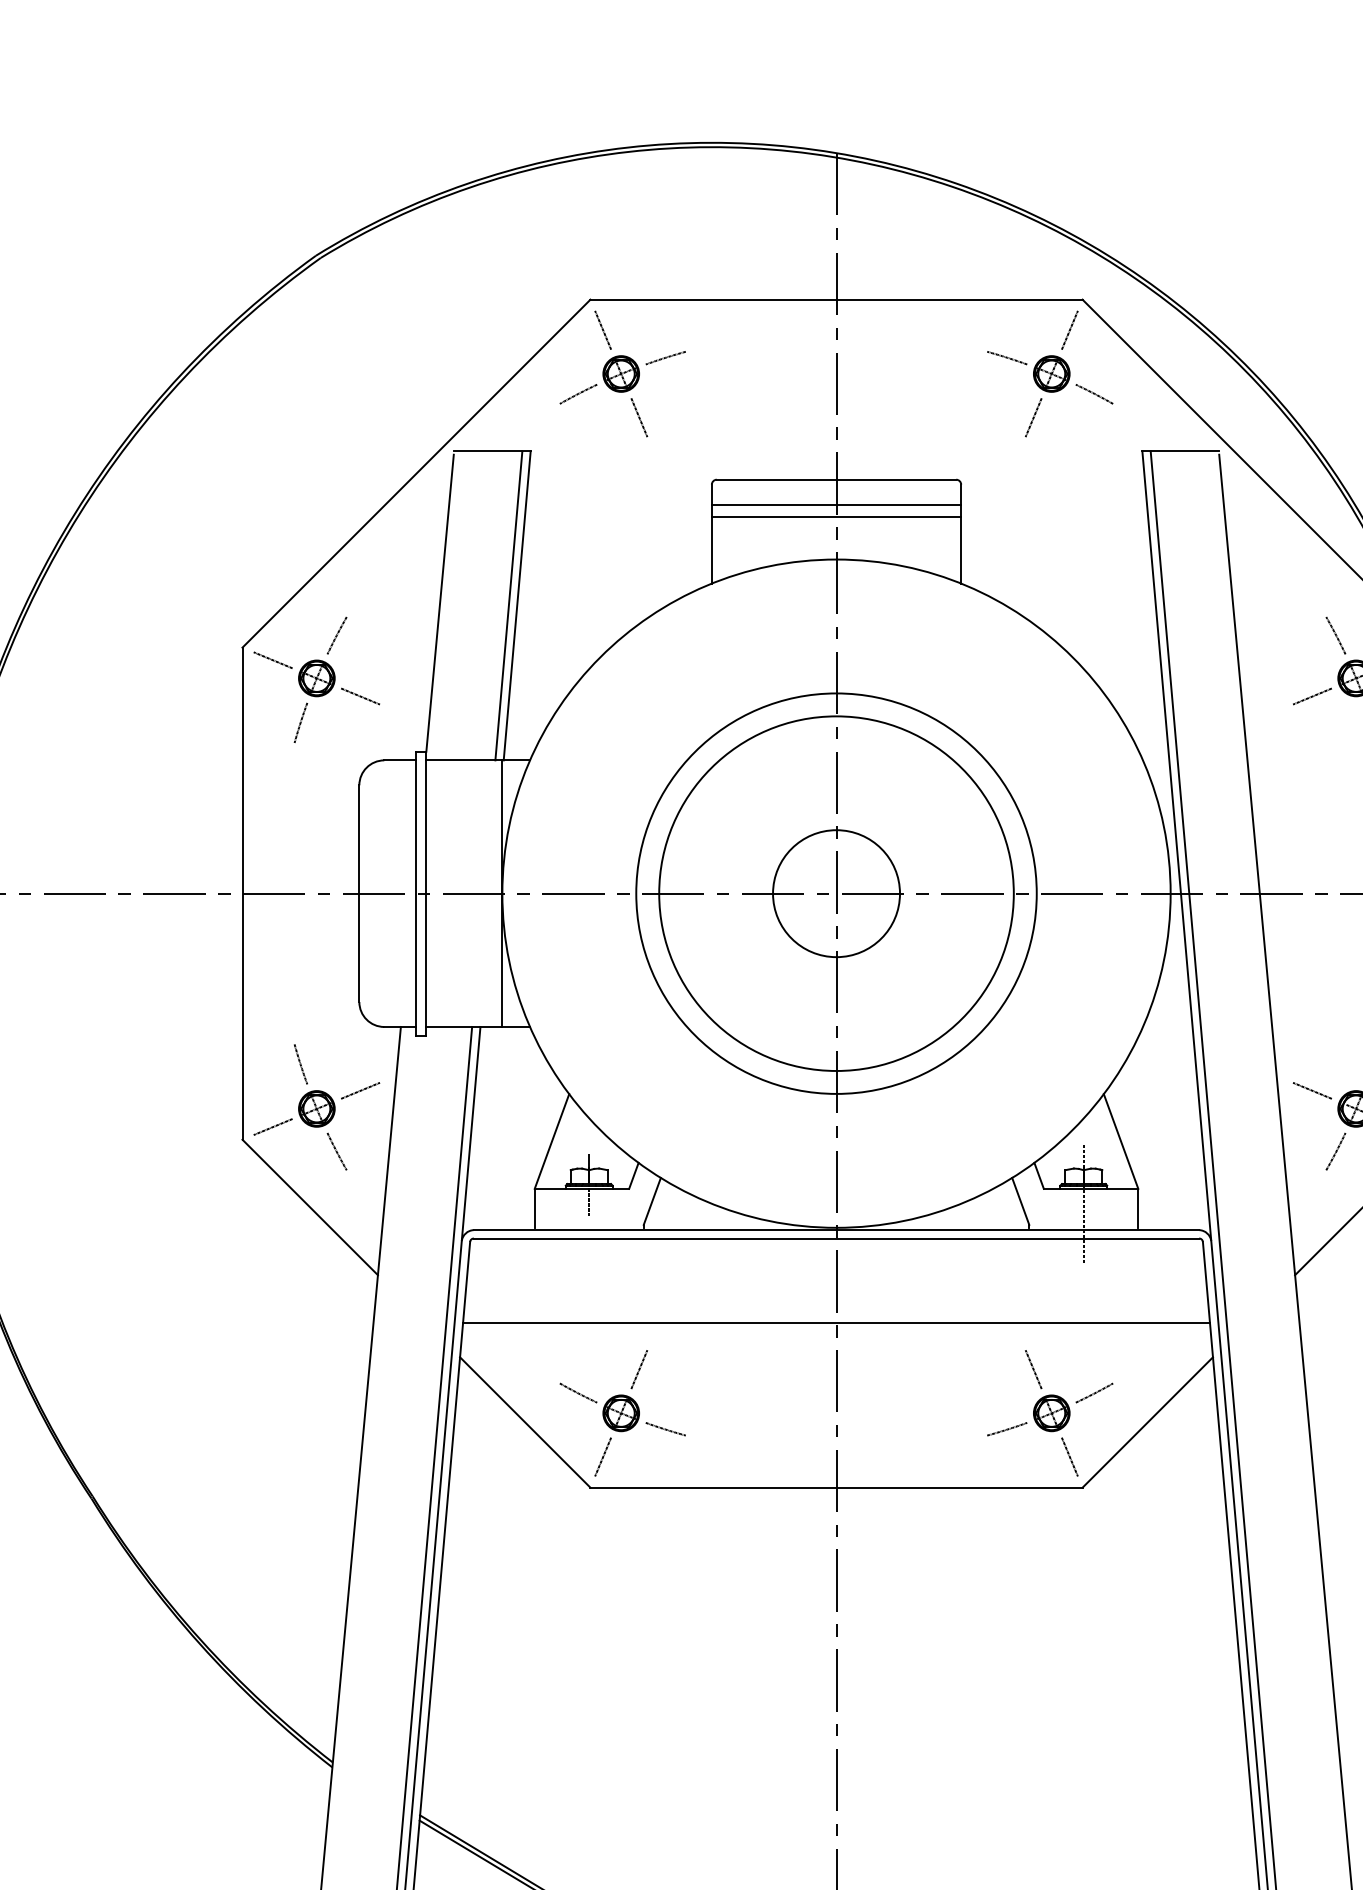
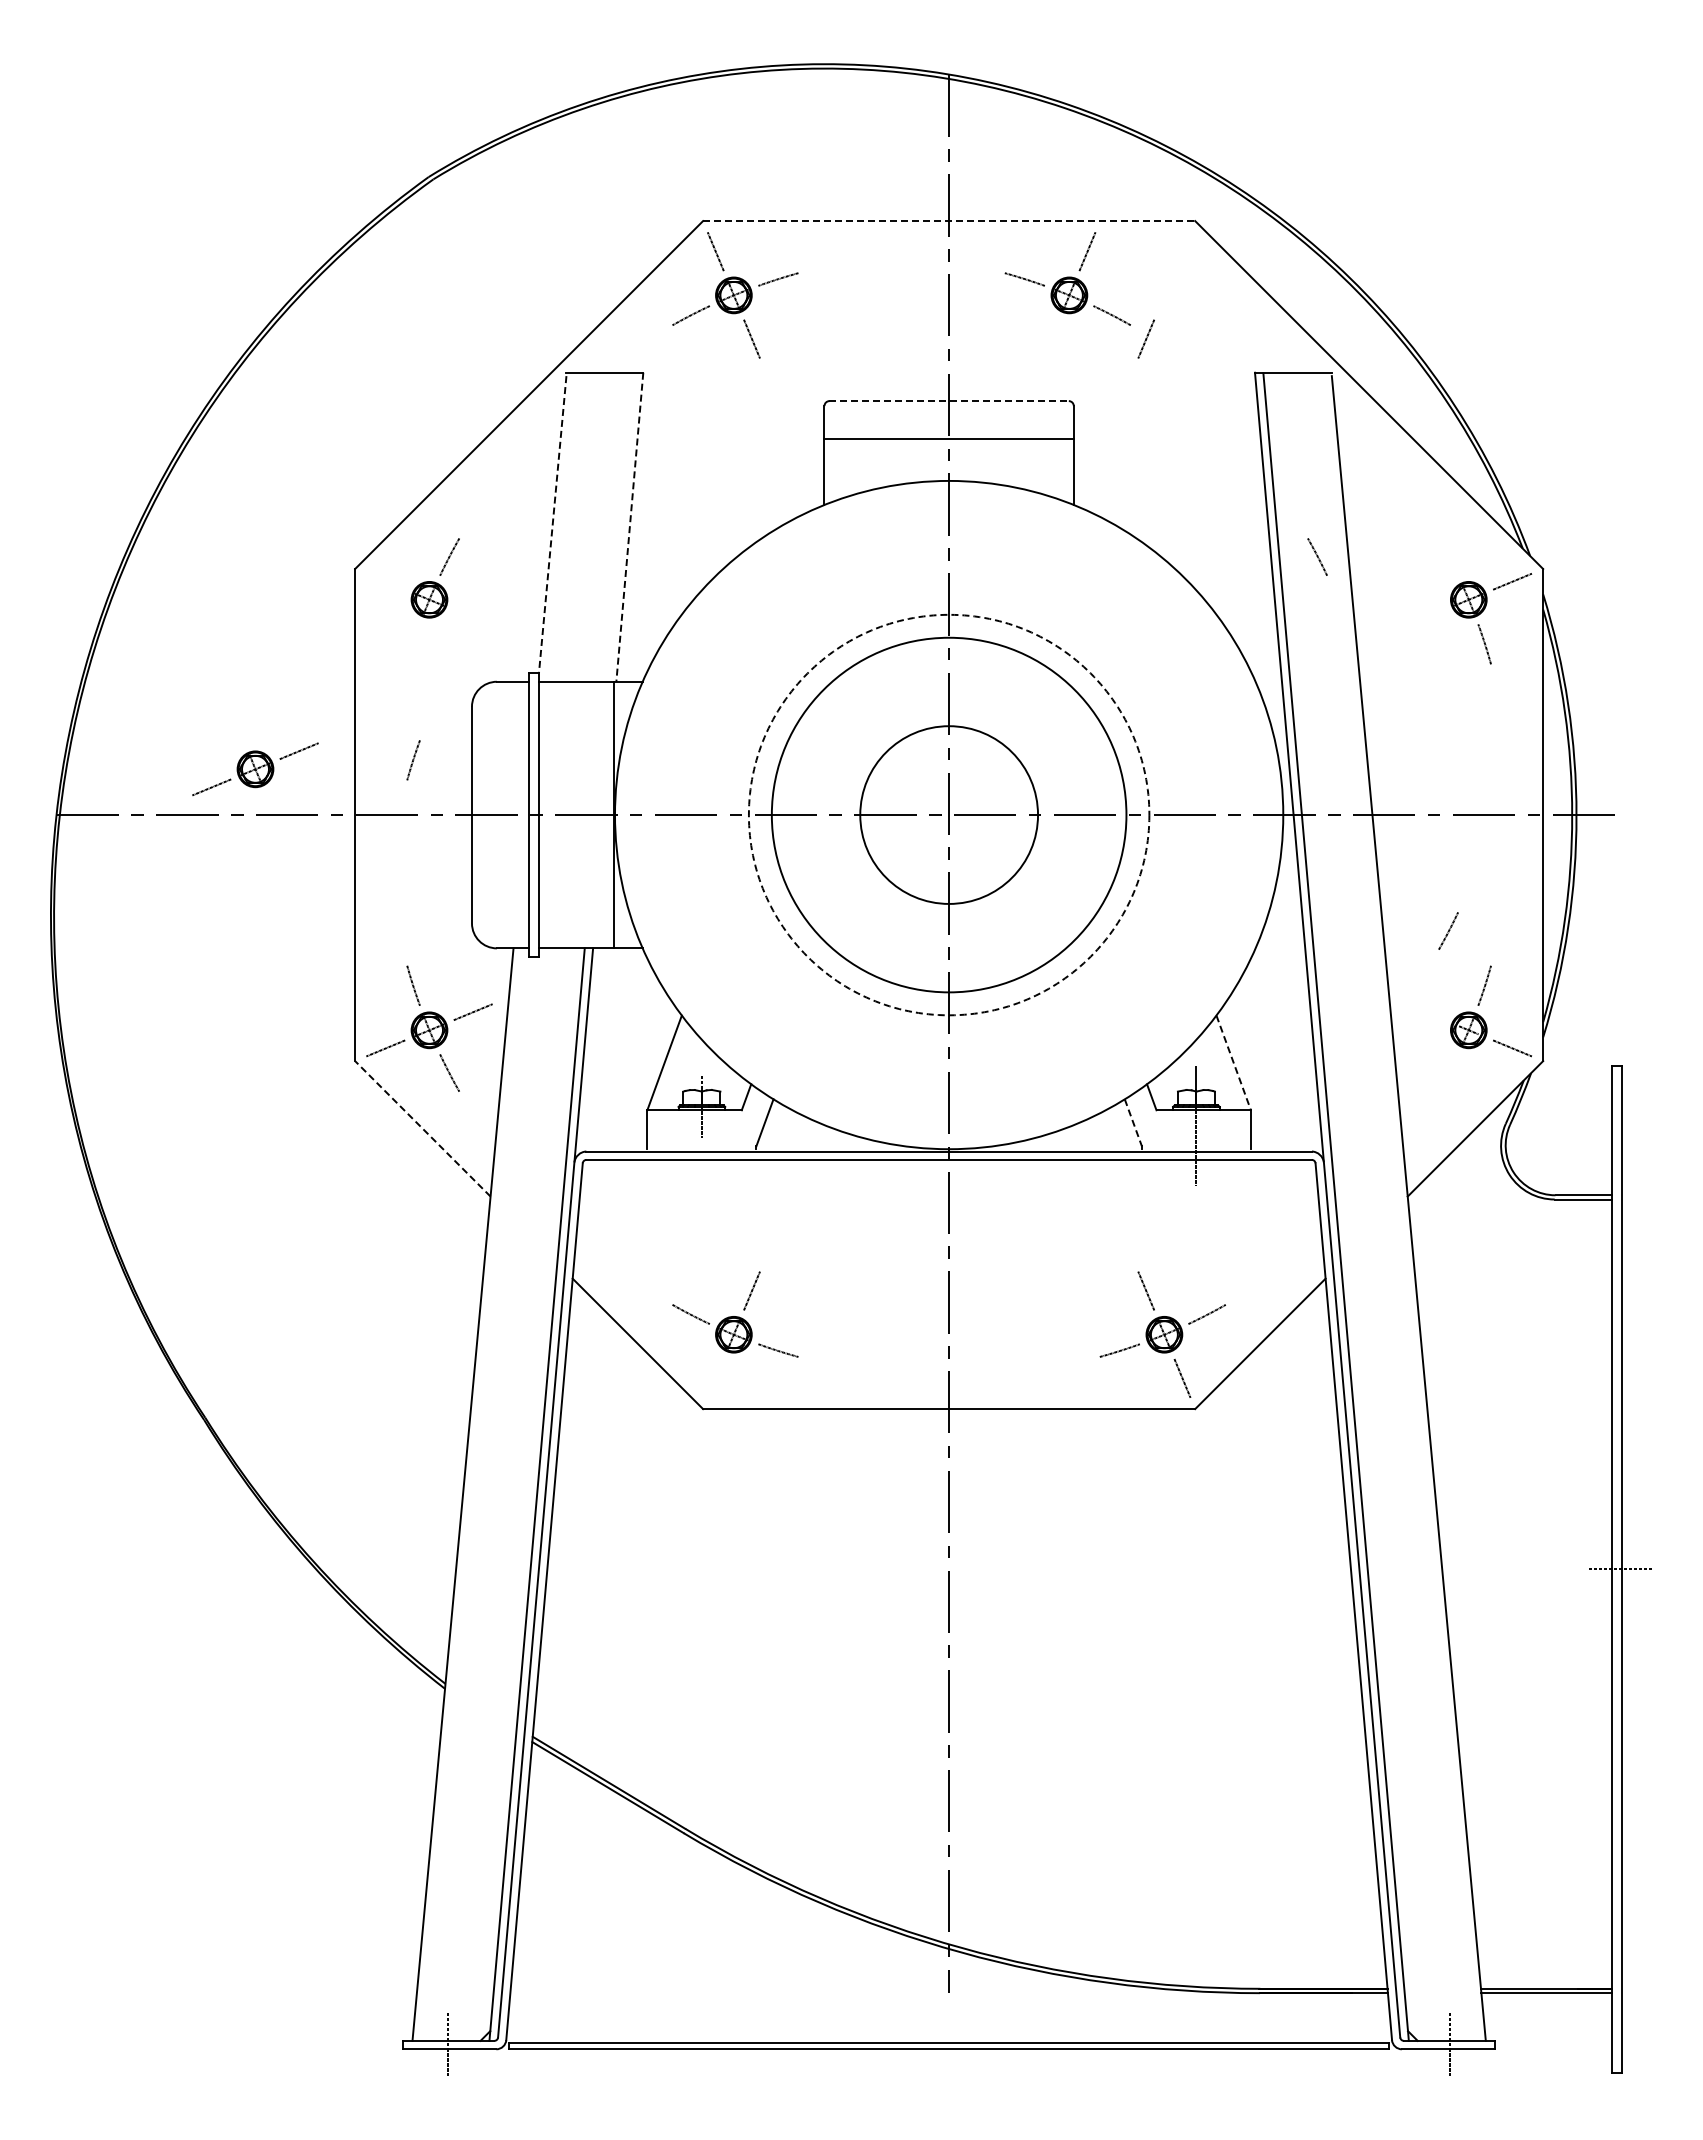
line: (836, 300) -> (949, 221), solid -> dashed
part: (1049, 357) -> (1067, 278), moved
line: (836, 480) -> (949, 401), solid -> dashed
line: (835, 505) -> (948, 426), removed
line: (439, 604) -> (552, 525), solid -> dashed
line: (508, 606) -> (621, 527), removed
line: (516, 606) -> (629, 527), solid -> dashed
line: (1335, 635) -> (1317, 556), moved
line: (272, 660) -> (385, 581), removed
line: (359, 696) -> (472, 617), removed
line: (1311, 696) -> (1424, 617), removed
line: (300, 723) -> (413, 760), moved
part: (142, 847) -> (255, 768), added
circle: (835, 893) -> (948, 814), size x1.4
circle: (835, 893) -> (948, 814), solid -> dashed
line: (1311, 1091) -> (1424, 1012), removed
line: (1120, 1142) -> (1233, 1063), solid -> dashed
line: (1335, 1151) -> (1448, 930), moved
line: (1020, 1201) -> (1133, 1122), solid -> dashed
line: (309, 1207) -> (422, 1128), solid -> dashed
line: (835, 1323) -> (948, 1244), removed
line: (602, 1456) -> (715, 1377), removed

